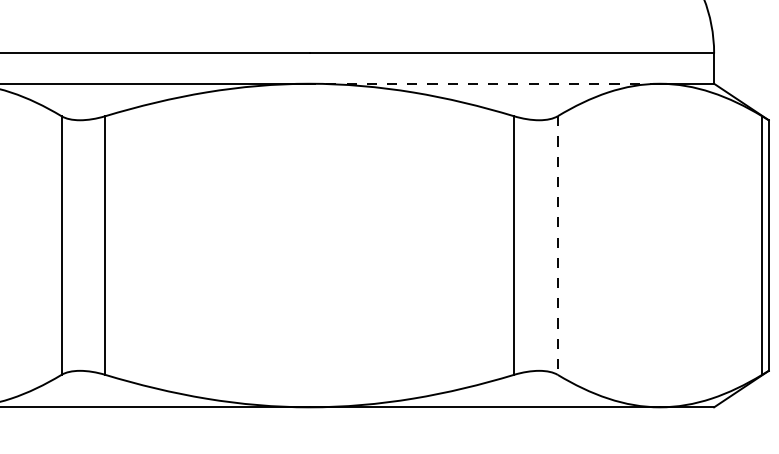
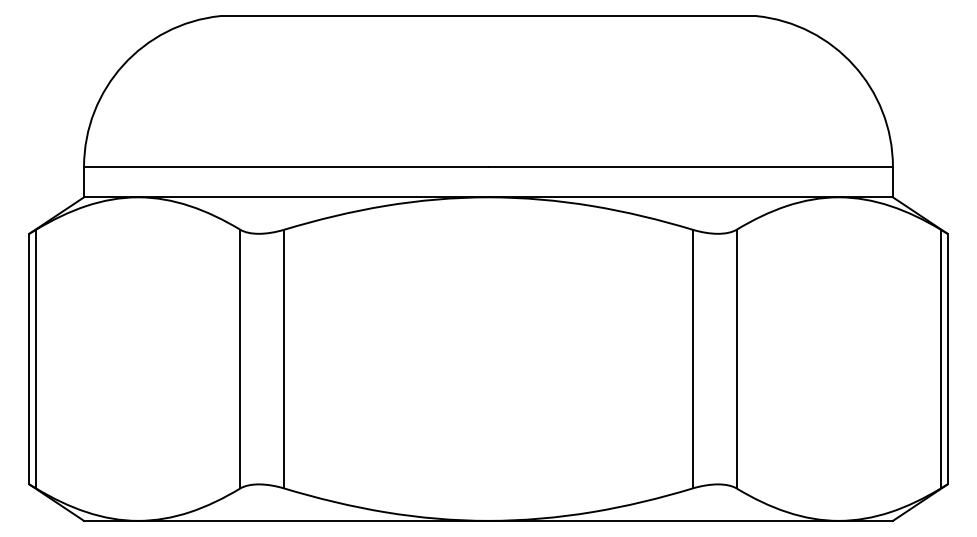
line: (484, 83) -> (663, 197), dashed -> solid
line: (557, 245) -> (736, 359), dashed -> solid

